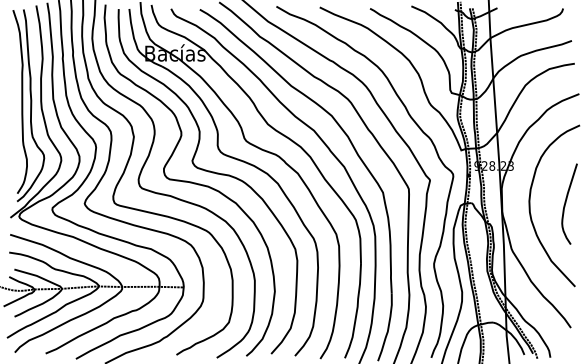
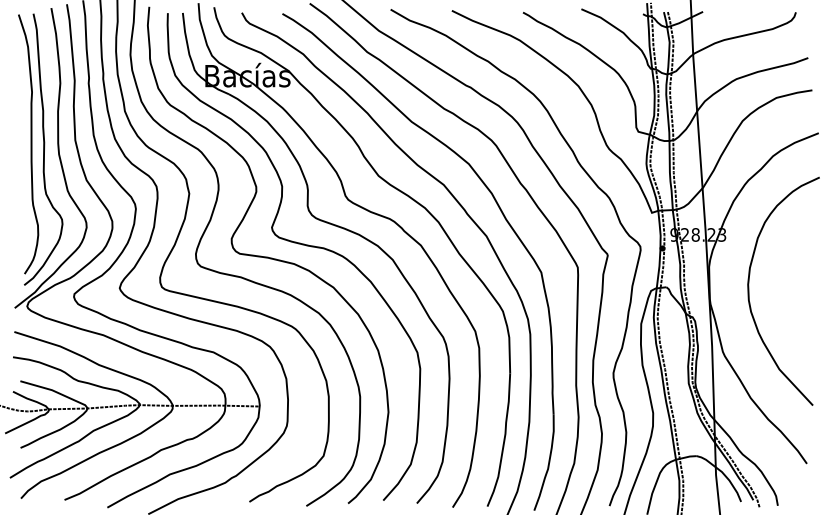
curve: (566, 202) -> (800, 286), removed

